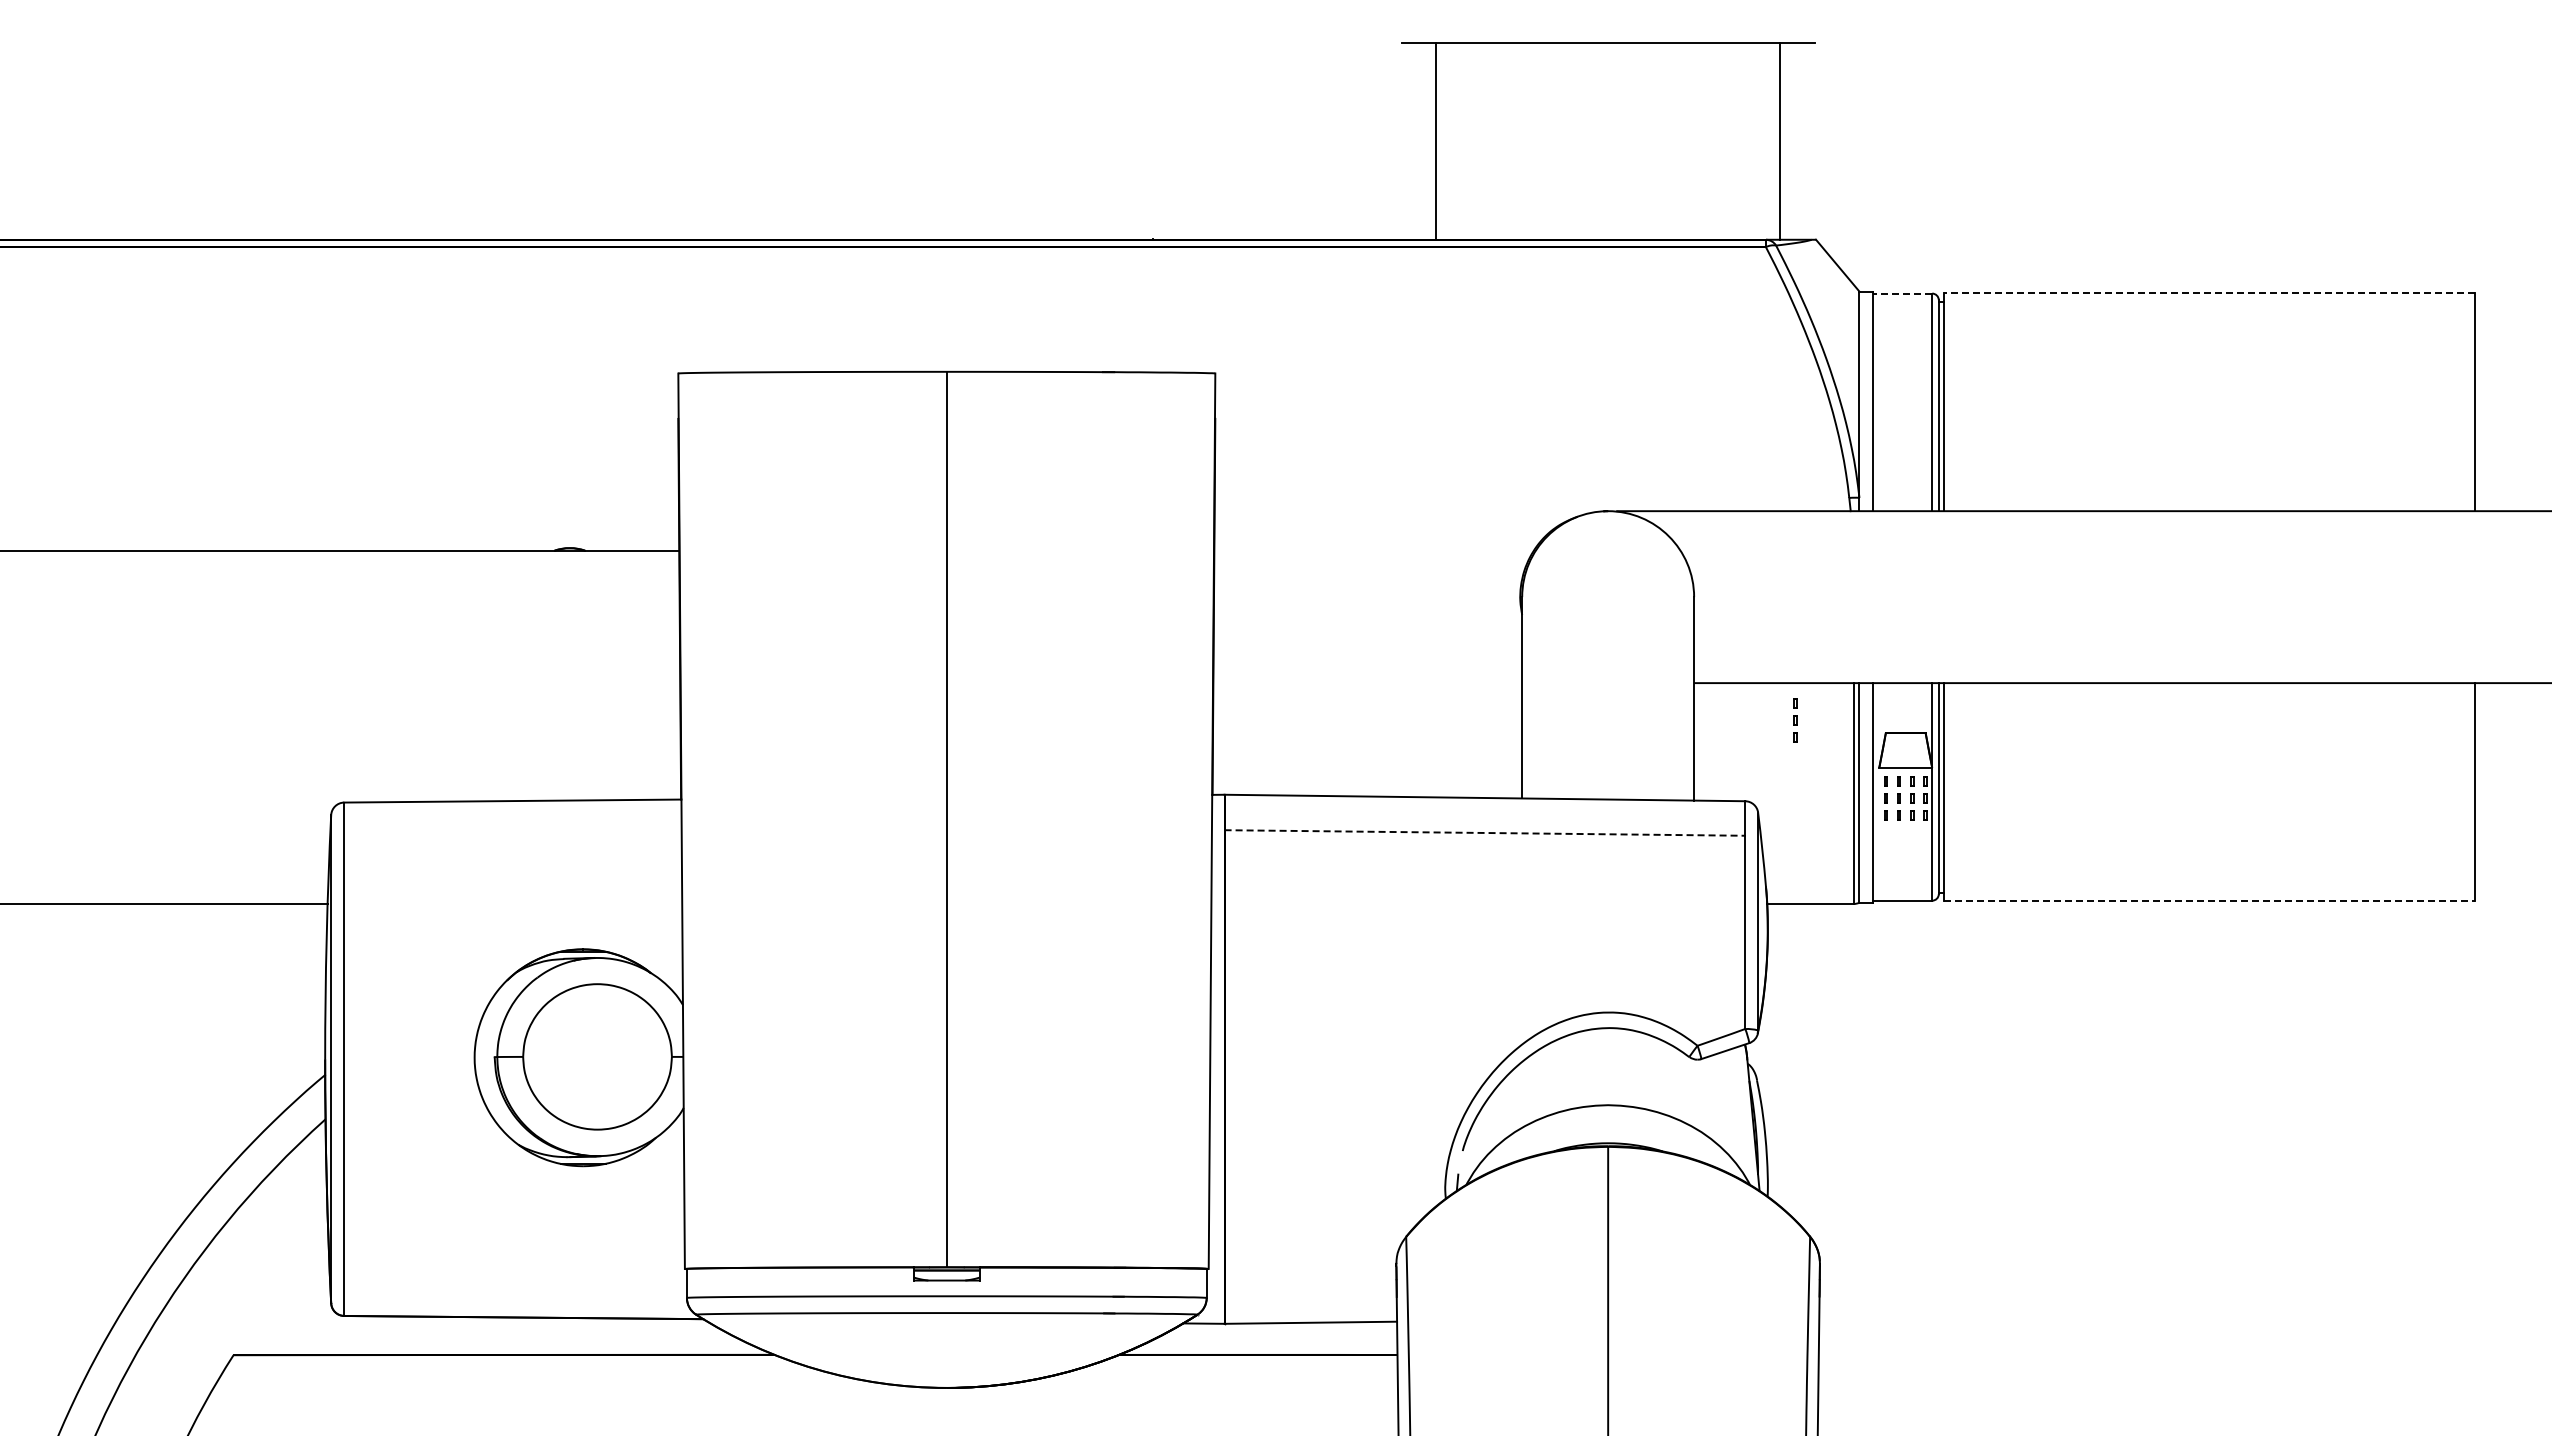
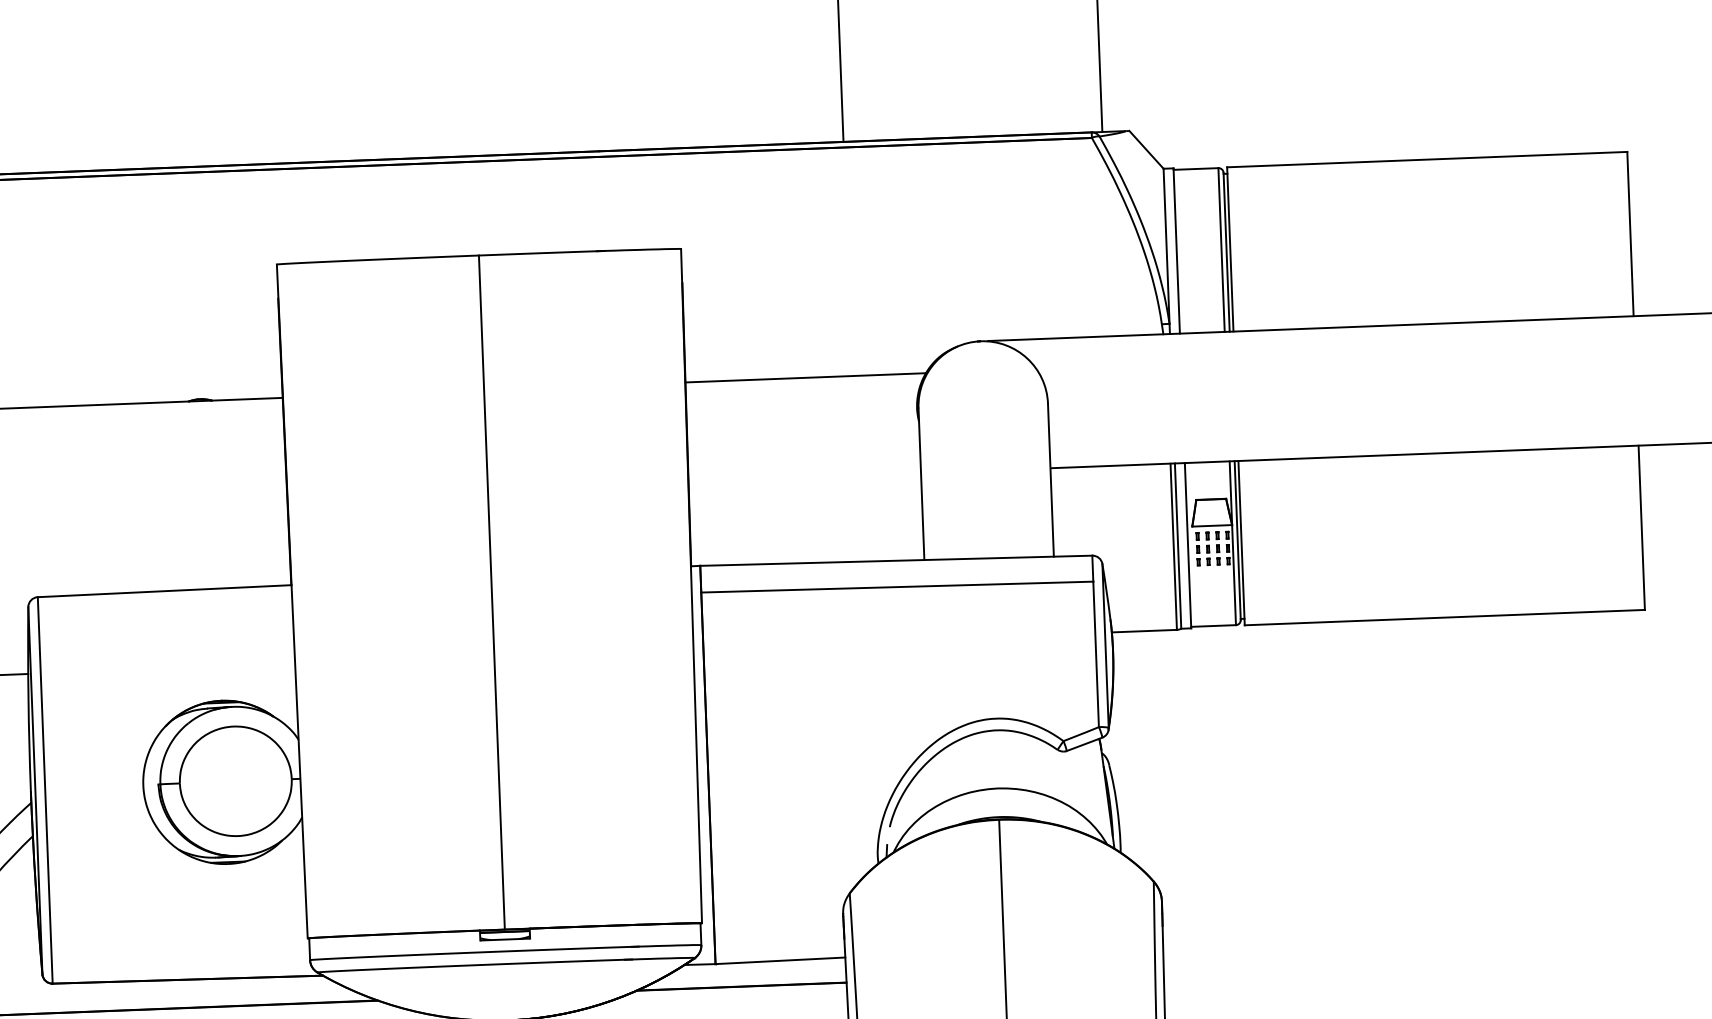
line: (2209, 292) -> (1427, 159), dashed -> solid
line: (1902, 293) -> (1196, 168), dashed -> solid
line: (1374, 550) -> (806, 377), added
line: (1794, 720) -> (1127, 493), removed
line: (1485, 832) -> (897, 586), dashed -> solid
line: (2209, 901) -> (1444, 617), dashed -> solid

